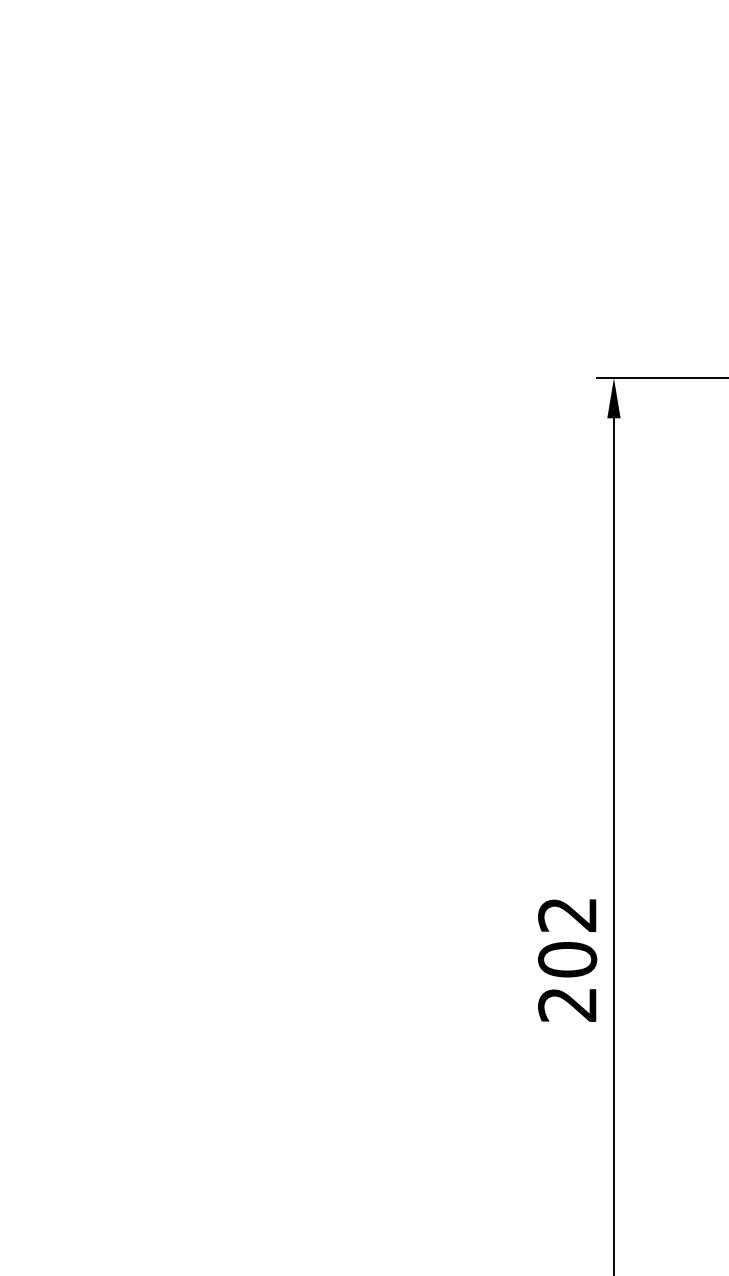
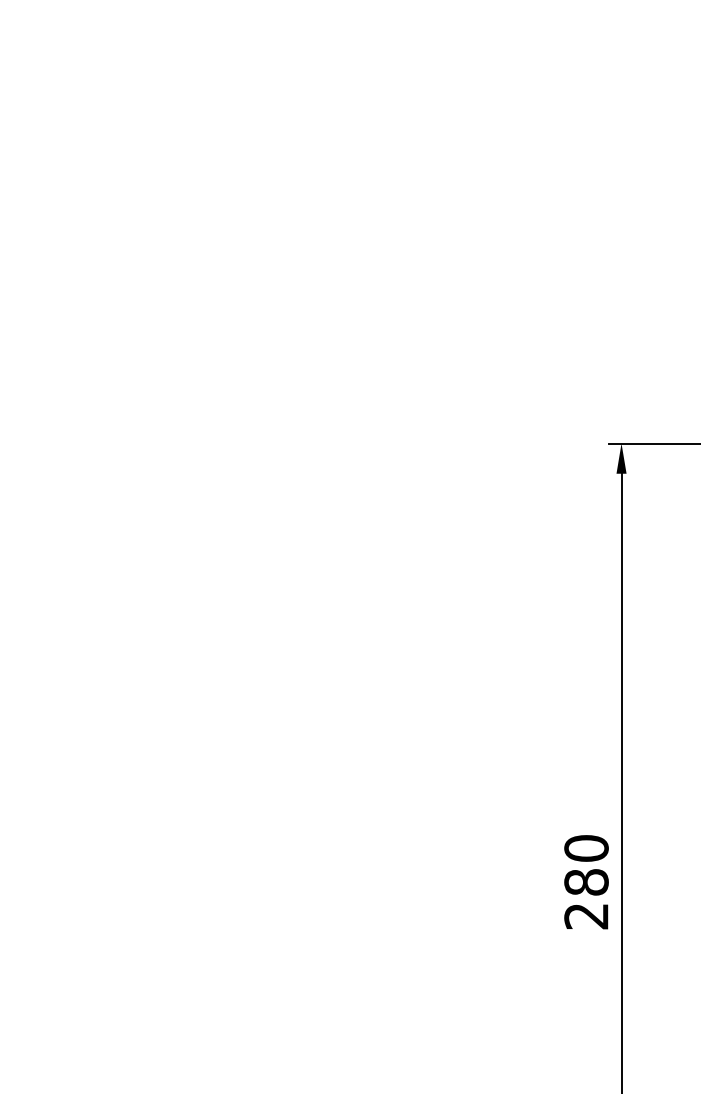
text: (567, 937) -> (586, 865), 202 -> 280

